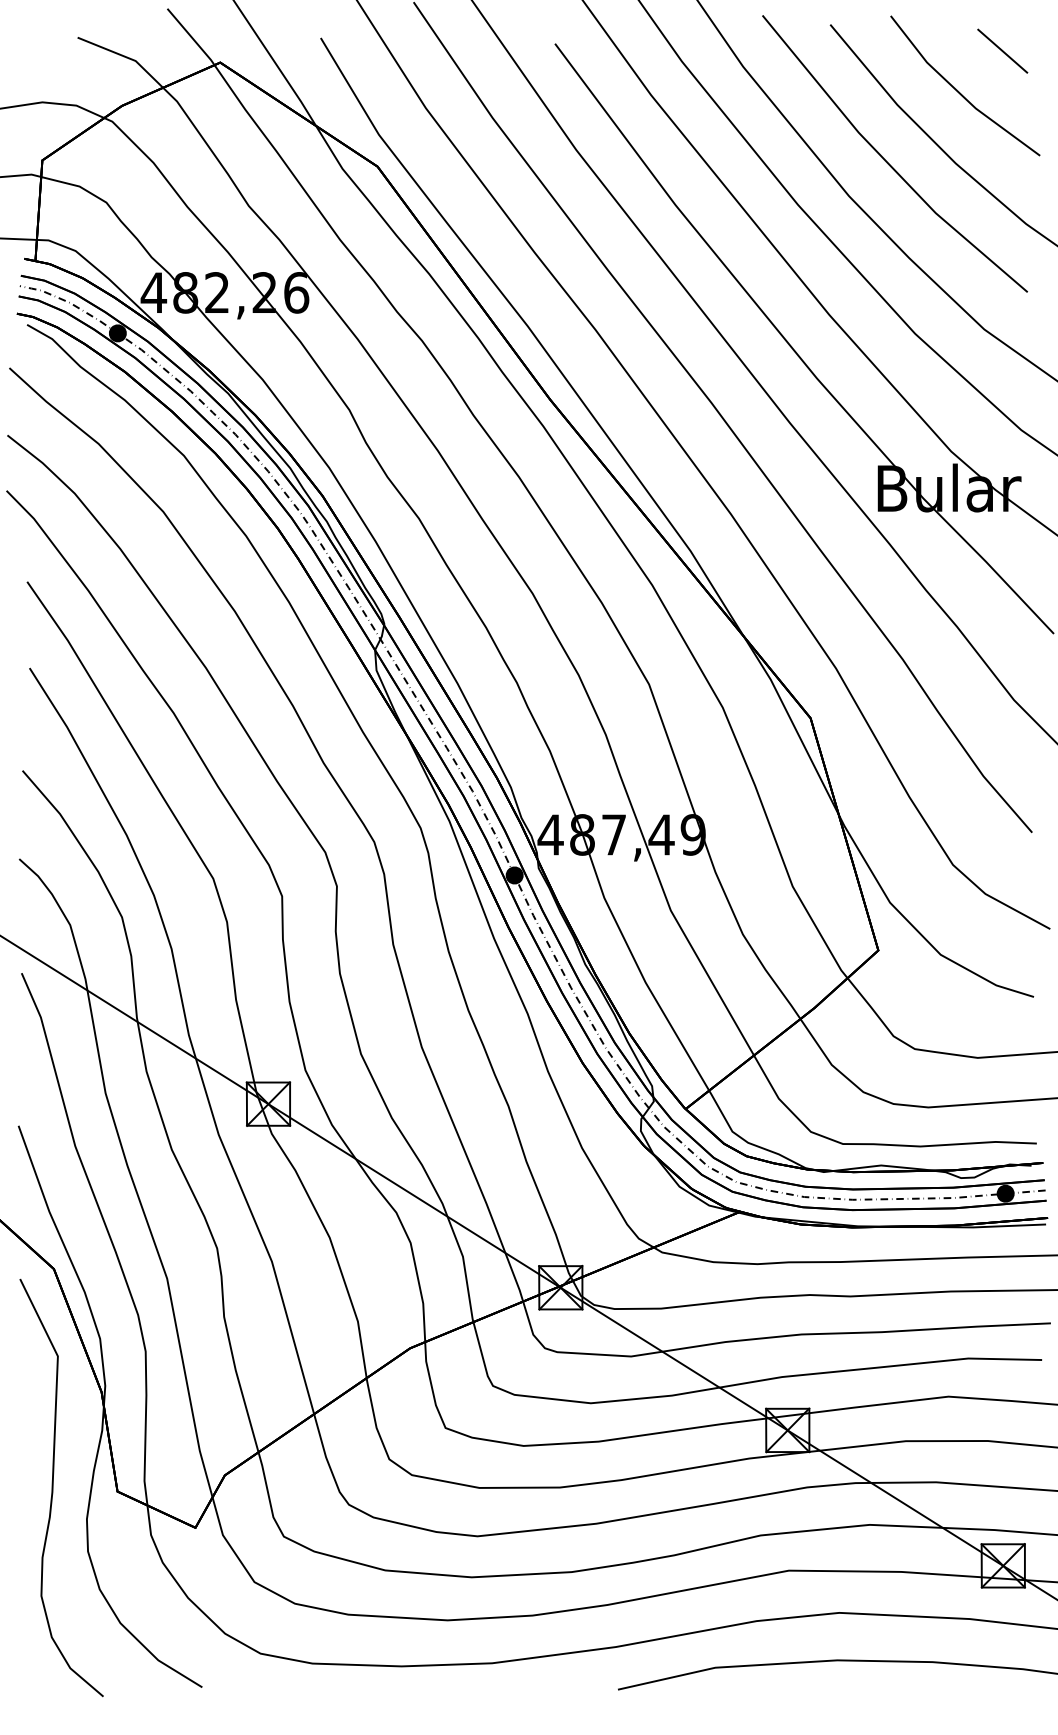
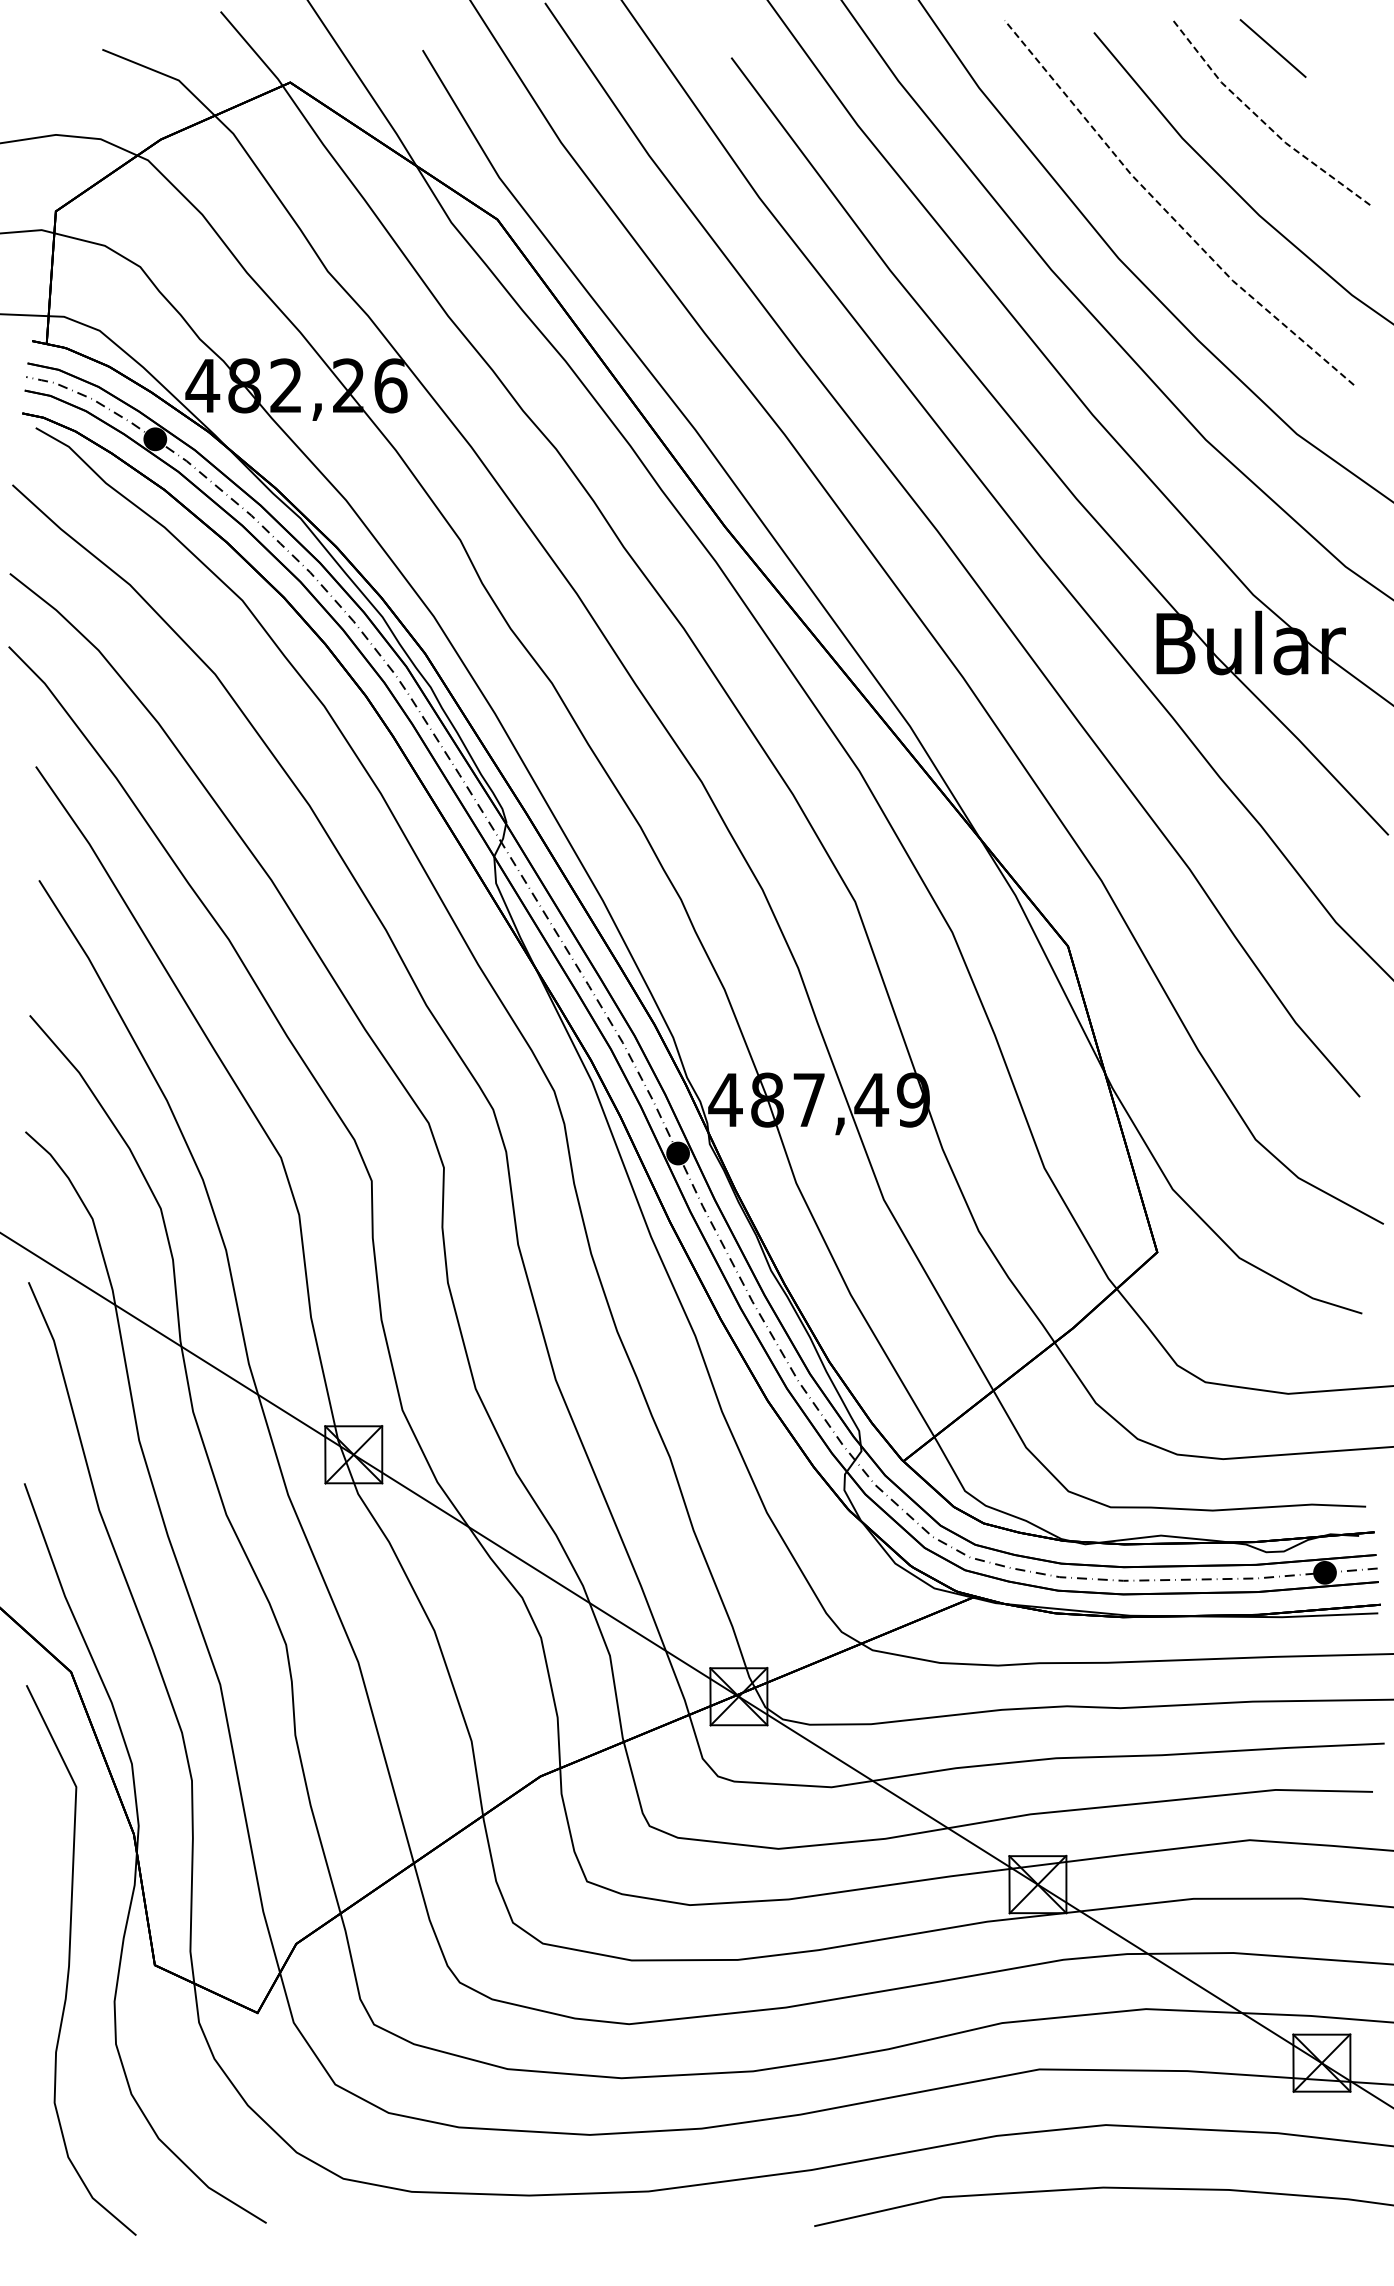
line: (1002, 51) -> (1272, 48), moved
line: (959, 92) -> (1264, 122), solid -> dashed
line: (886, 162) -> (1168, 213), solid -> dashed

